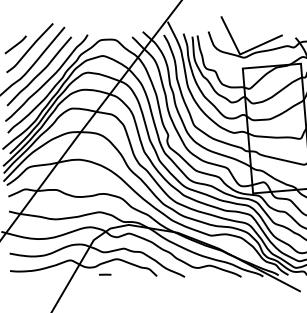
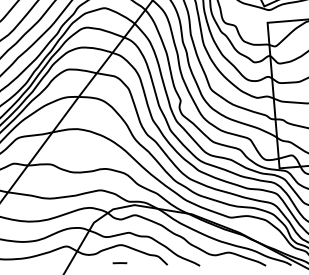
line: (105, 274) -> (120, 262), moved

